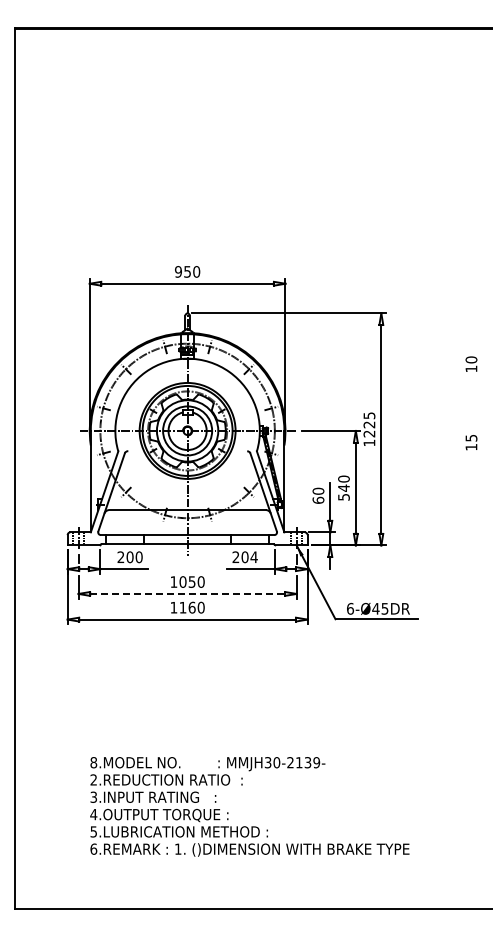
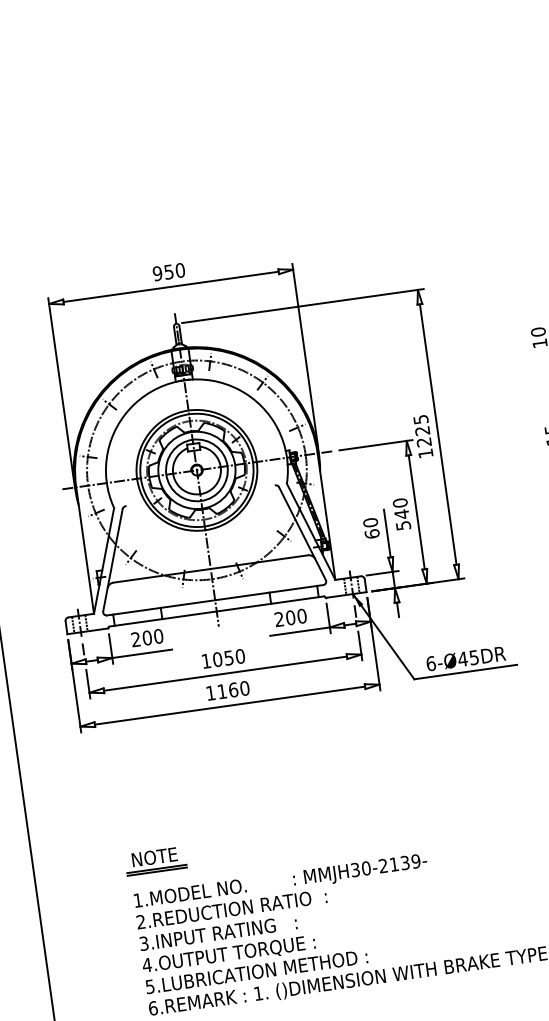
text: (253, 557) -> (301, 616), 204 -> 200
line: (188, 593) -> (226, 672), dashed -> solid
part: (111, 733) -> (155, 861), added
text: (93, 762) -> (137, 900), 8.MODEL -> 1.MODEL

